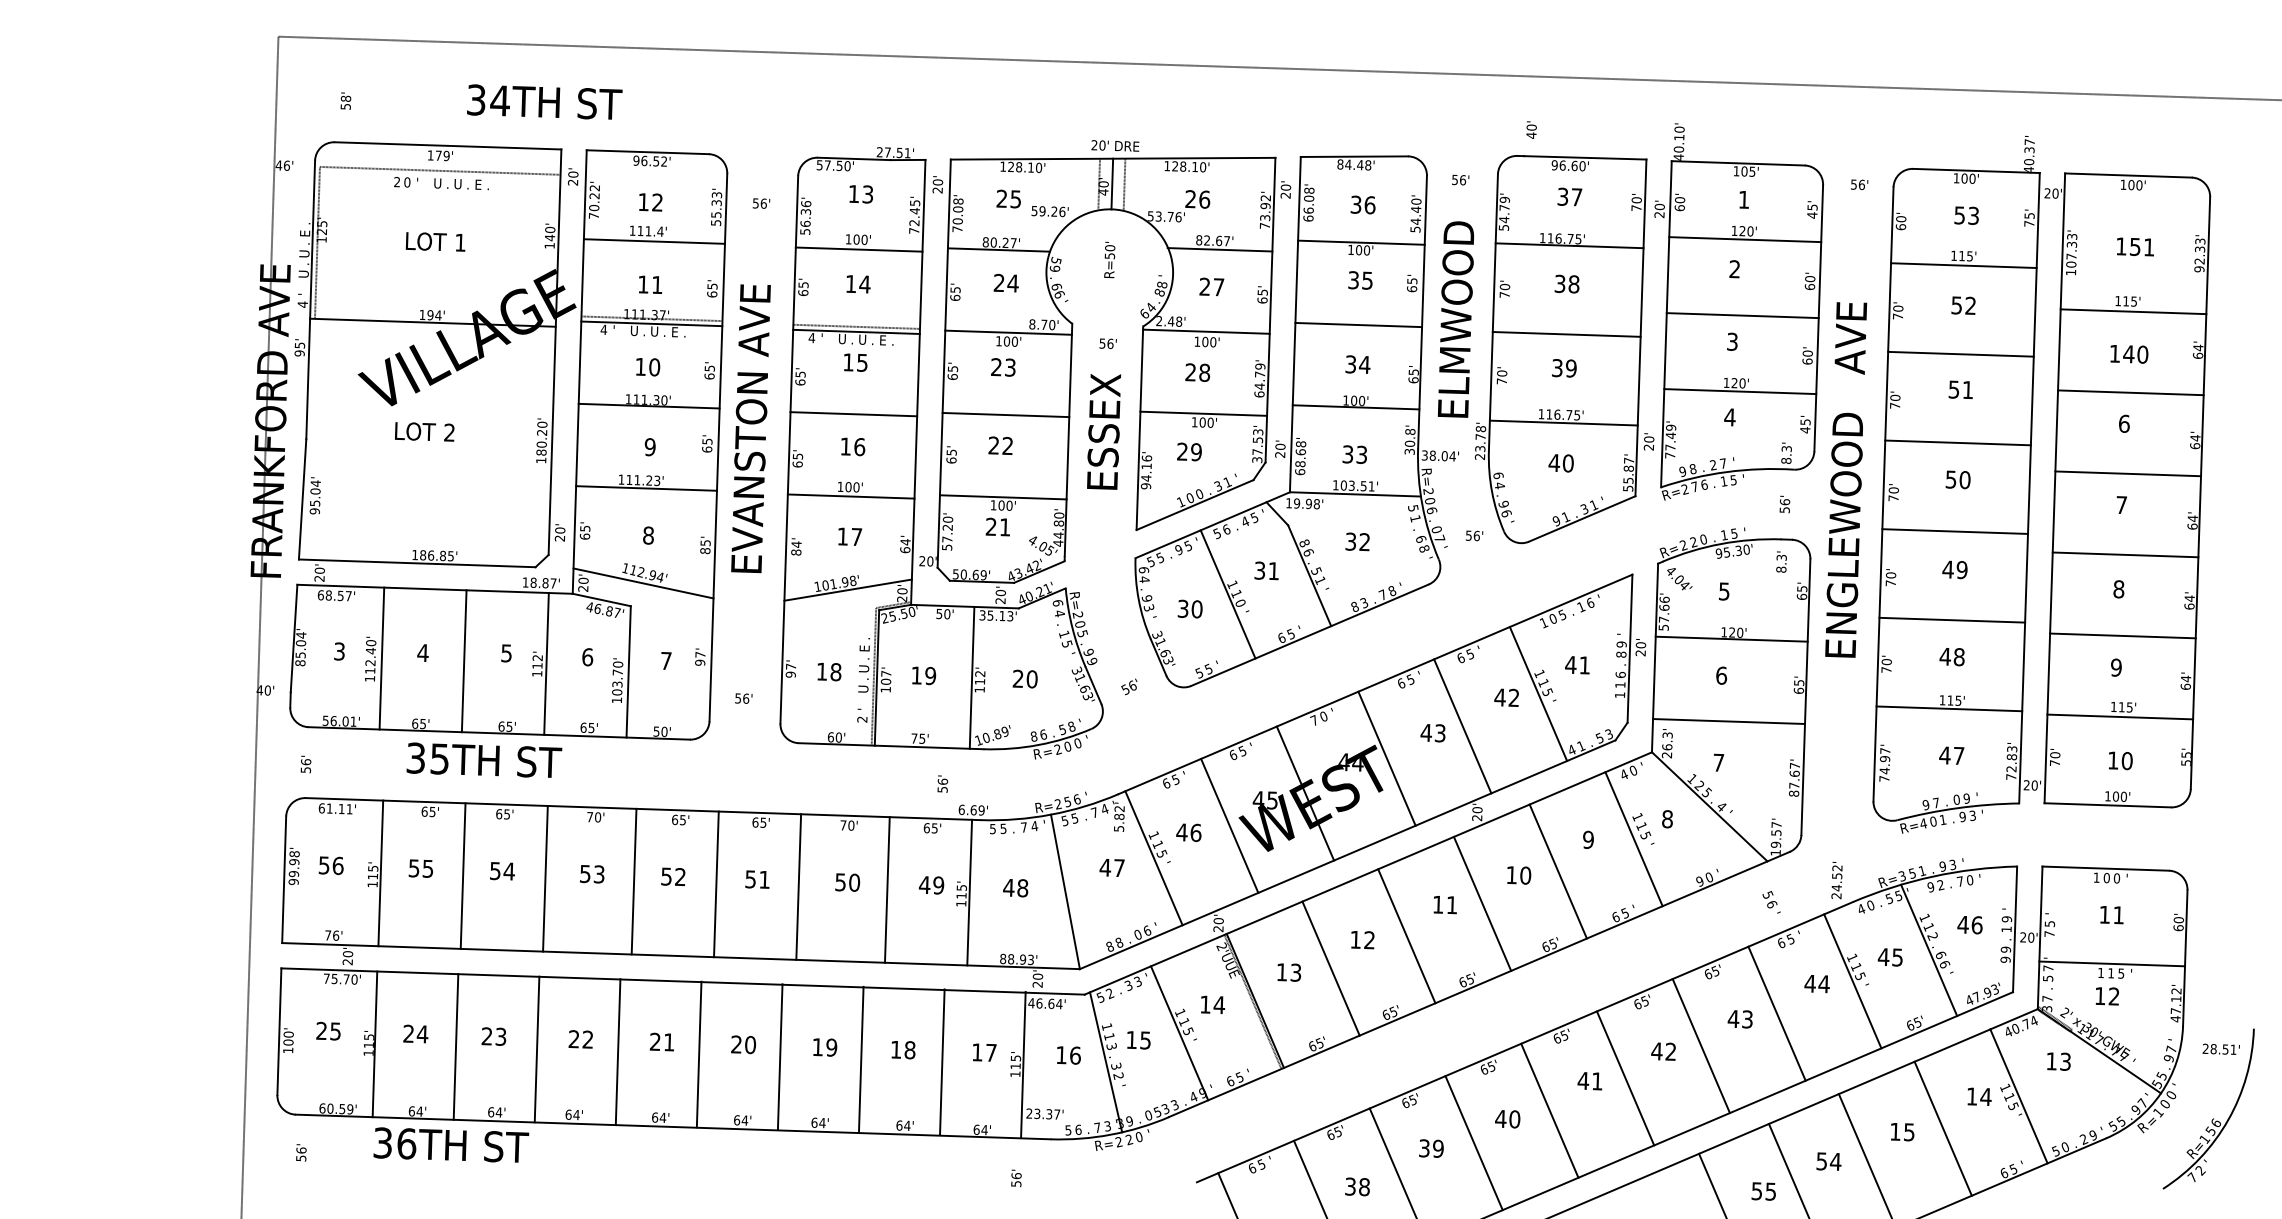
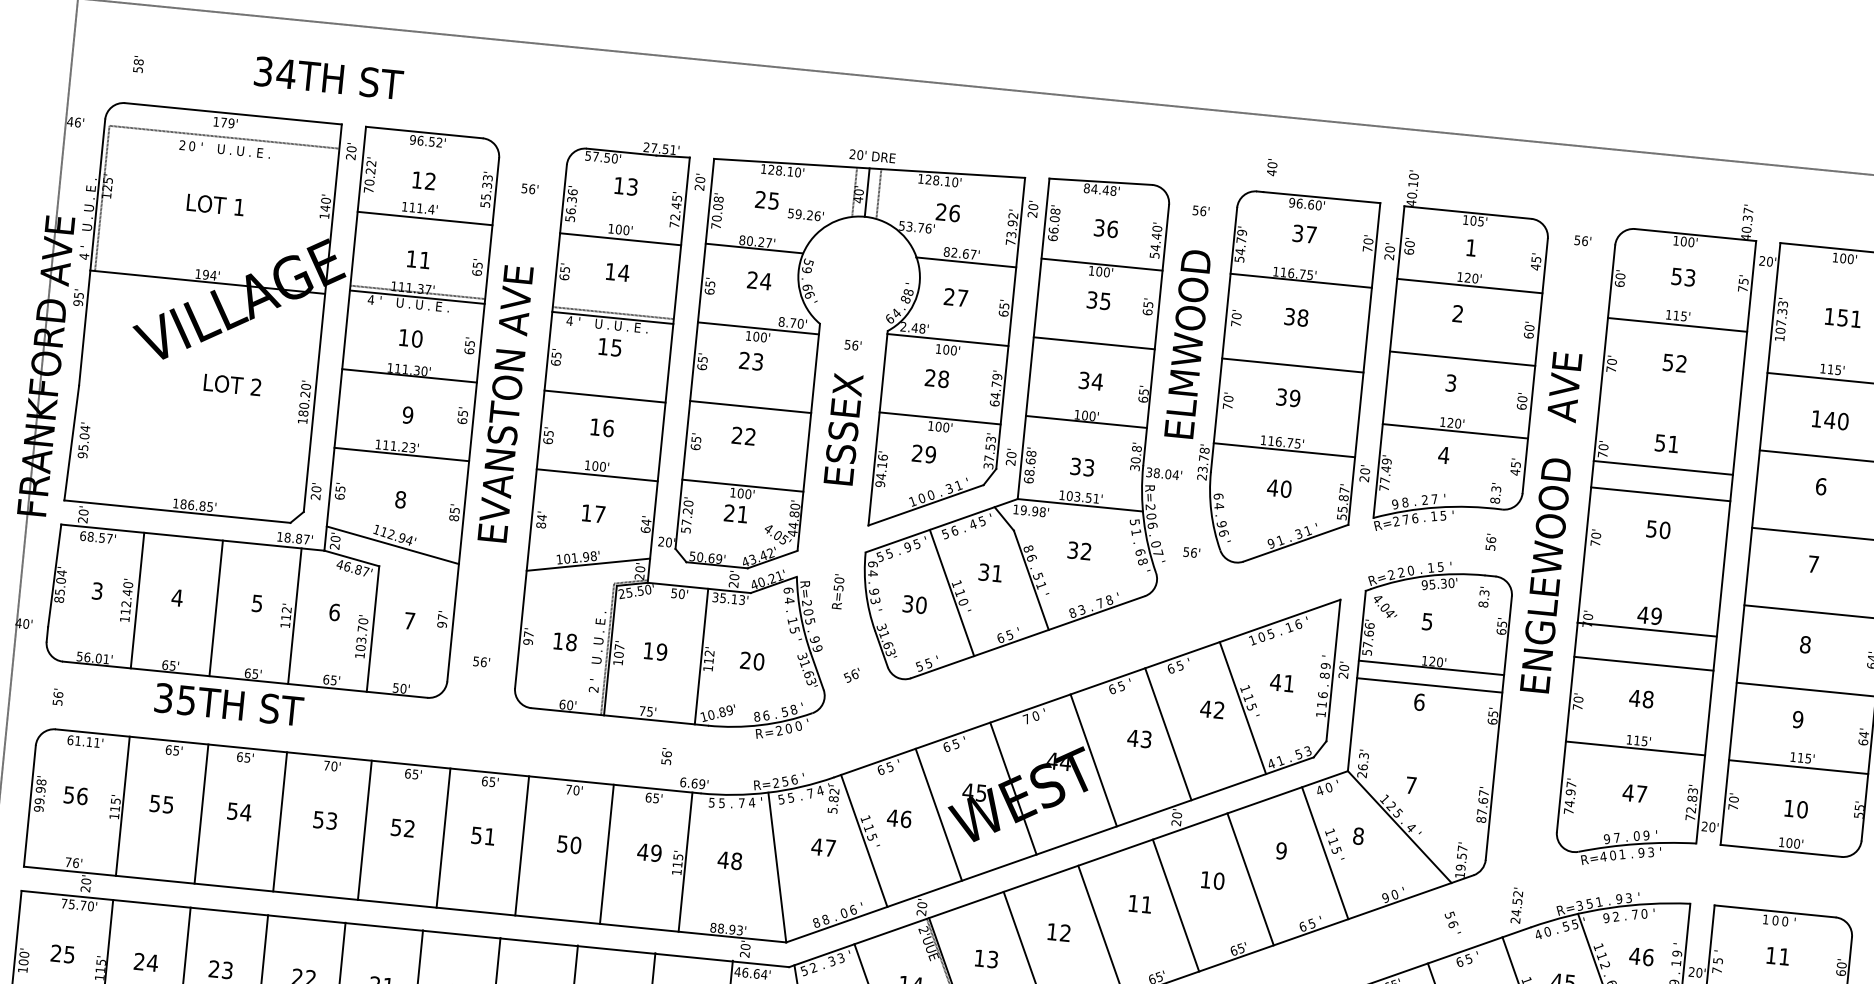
text: (1109, 259) -> (838, 591), moved
line: (1960, 353) -> (1662, 467), moved
text: (424, 431) -> (232, 384), moved
line: (1955, 531) -> (1647, 629), moved
line: (1729, 721) -> (1430, 685), moved

